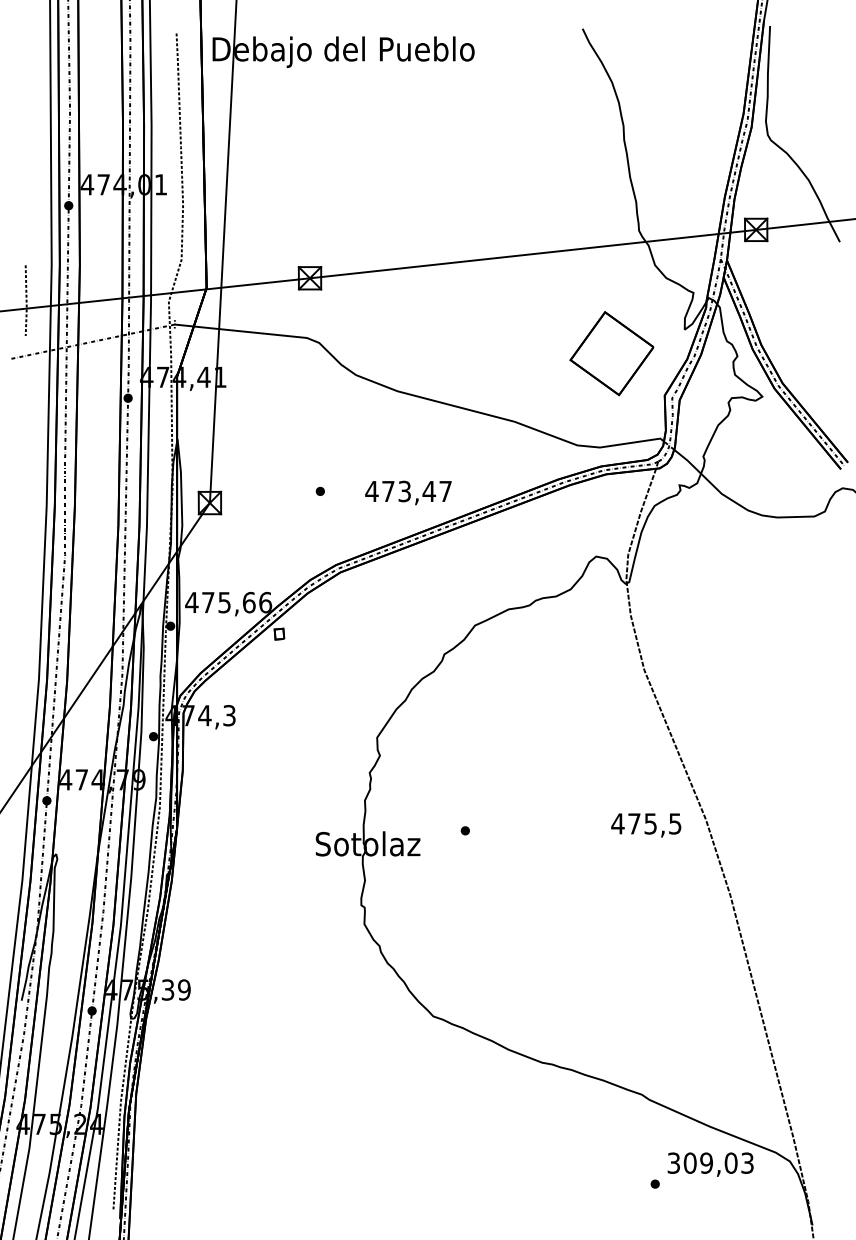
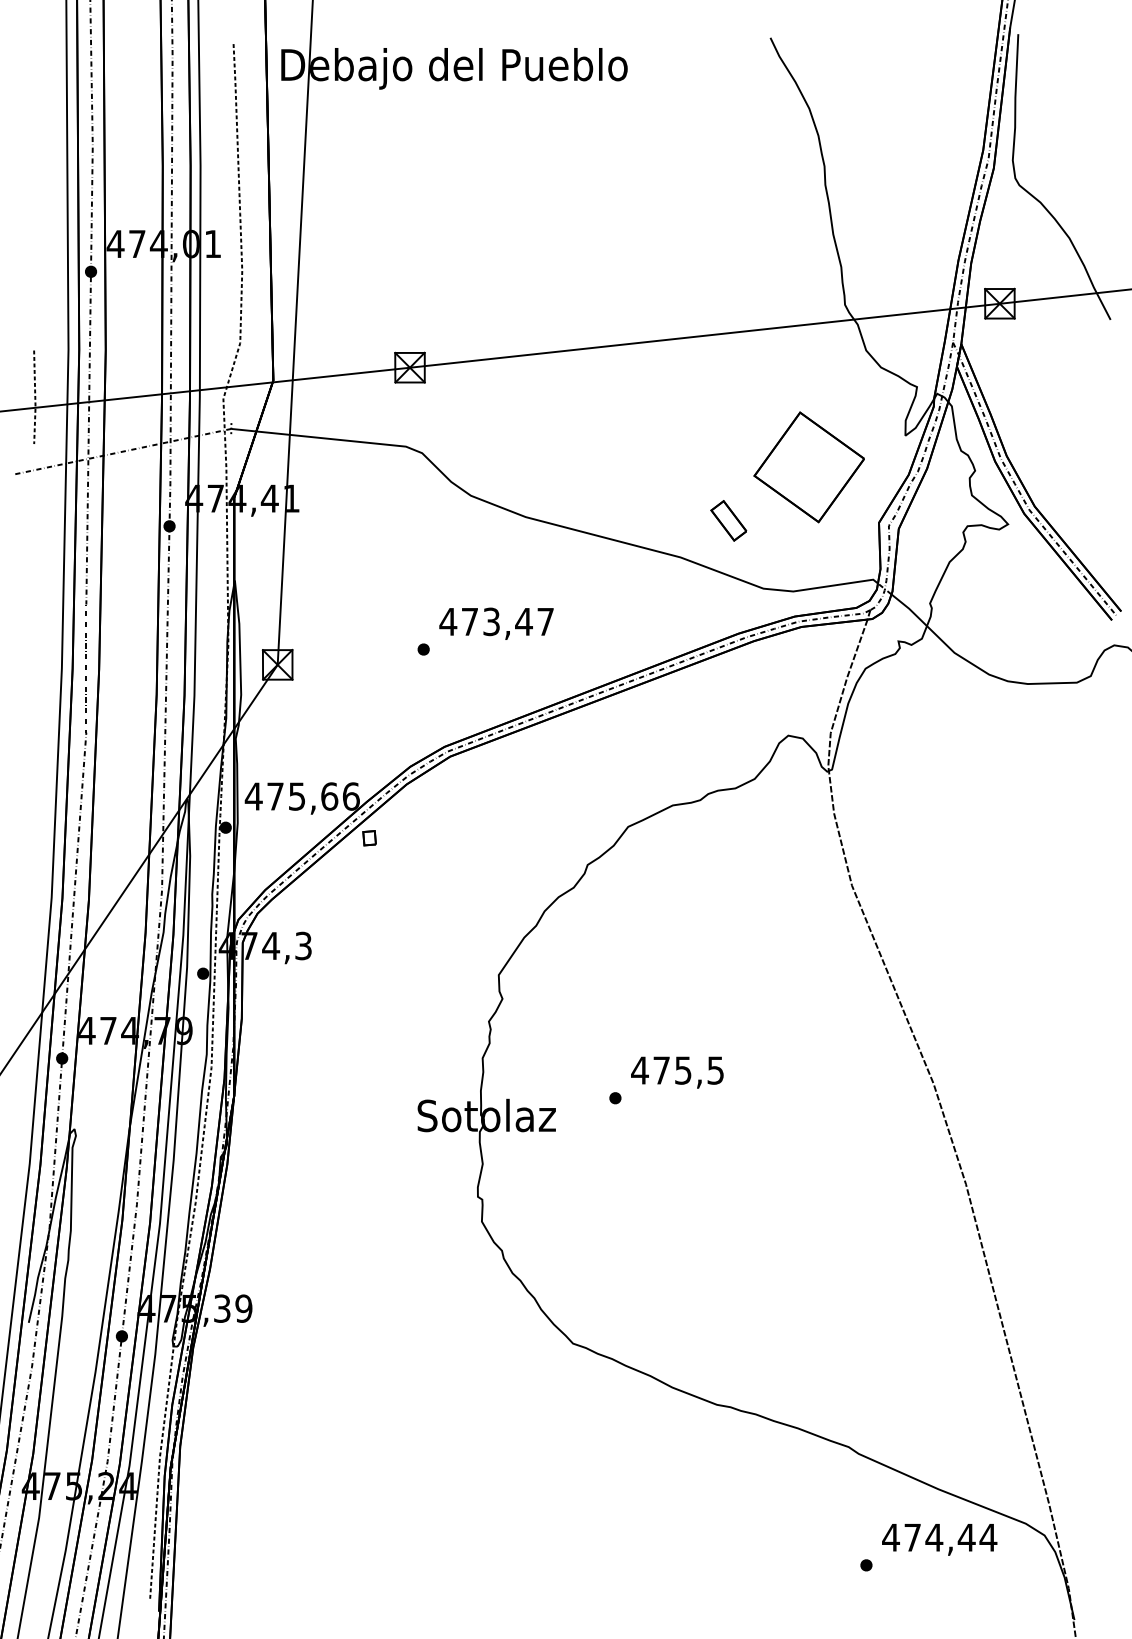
part: (550, 394) -> (727, 521), added
text: (408, 492) -> (496, 623), moved
text: (646, 825) -> (677, 1072), moved
text: (710, 1162) -> (939, 1536), 309,03 -> 474,44

